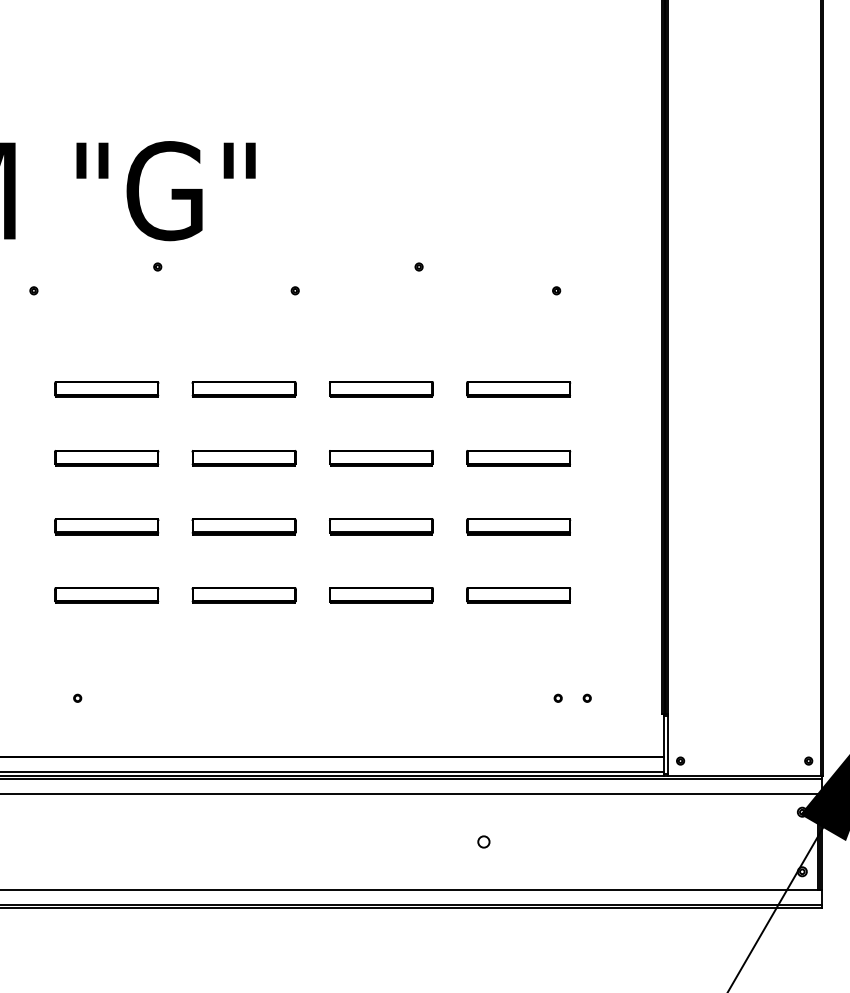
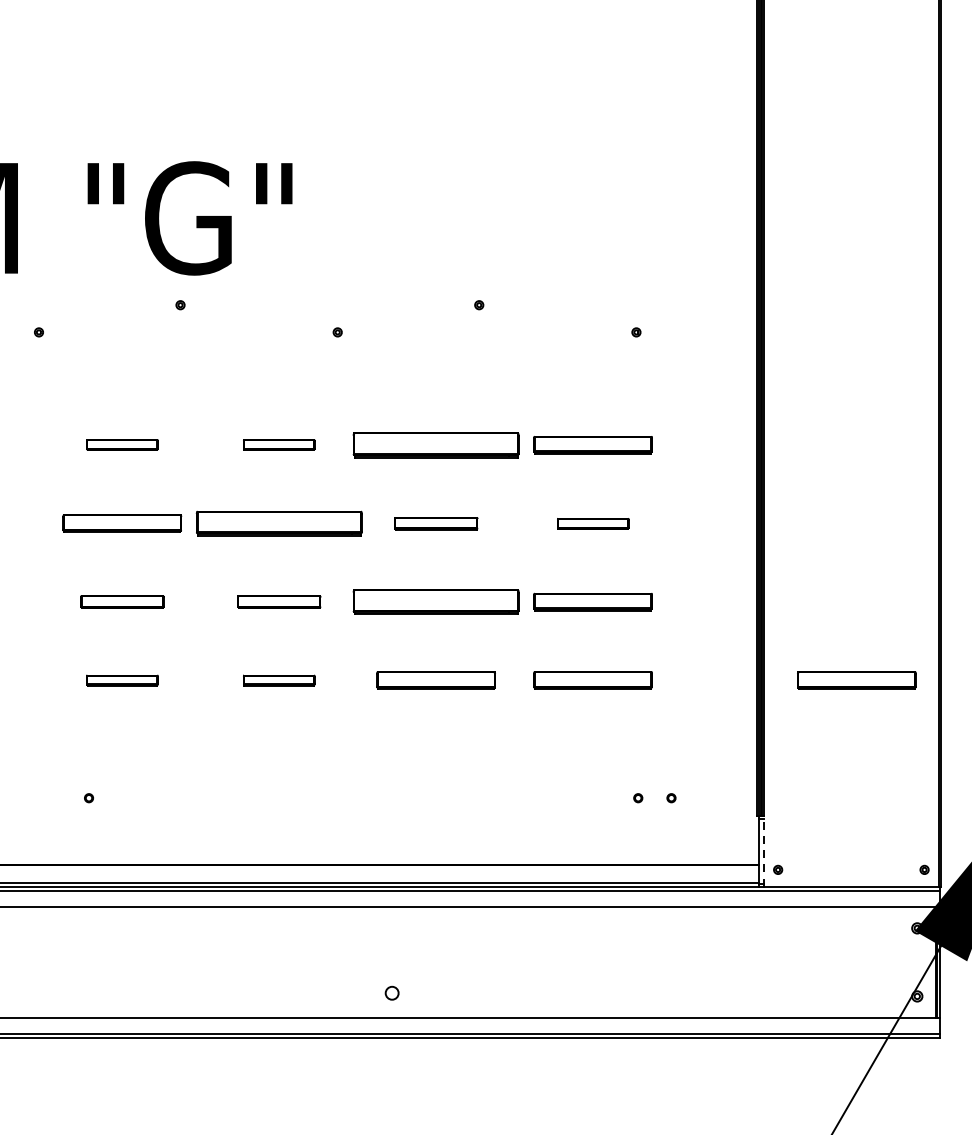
part: (106, 389) -> (121, 445), size x0.6
part: (243, 389) -> (278, 445), size x0.6
part: (381, 389) -> (436, 445), size x1.4
part: (243, 458) -> (278, 524), size x1.4
part: (381, 458) -> (436, 524), size x0.7
part: (518, 458) -> (592, 524), size x0.6
part: (106, 526) -> (121, 601), size x0.7
part: (243, 526) -> (278, 601), size x0.7
part: (381, 526) -> (436, 601), size x1.4
part: (106, 595) -> (121, 680), size x0.6
part: (243, 595) -> (278, 680), size x0.6
part: (749, 595) -> (856, 680), added
line: (668, 744) -> (764, 850), solid -> dashed
circle: (483, 841) -> (391, 992), moved

